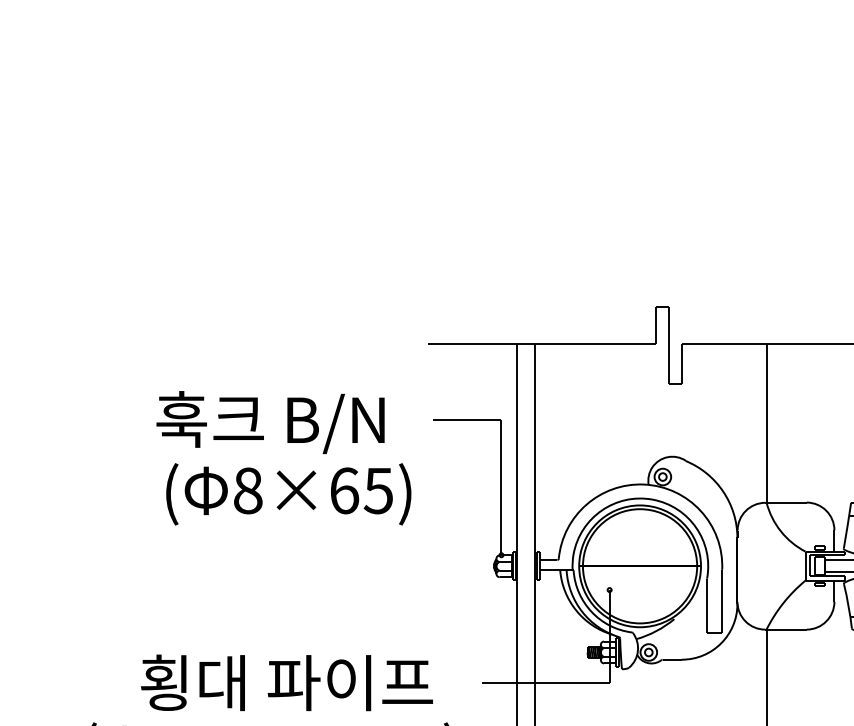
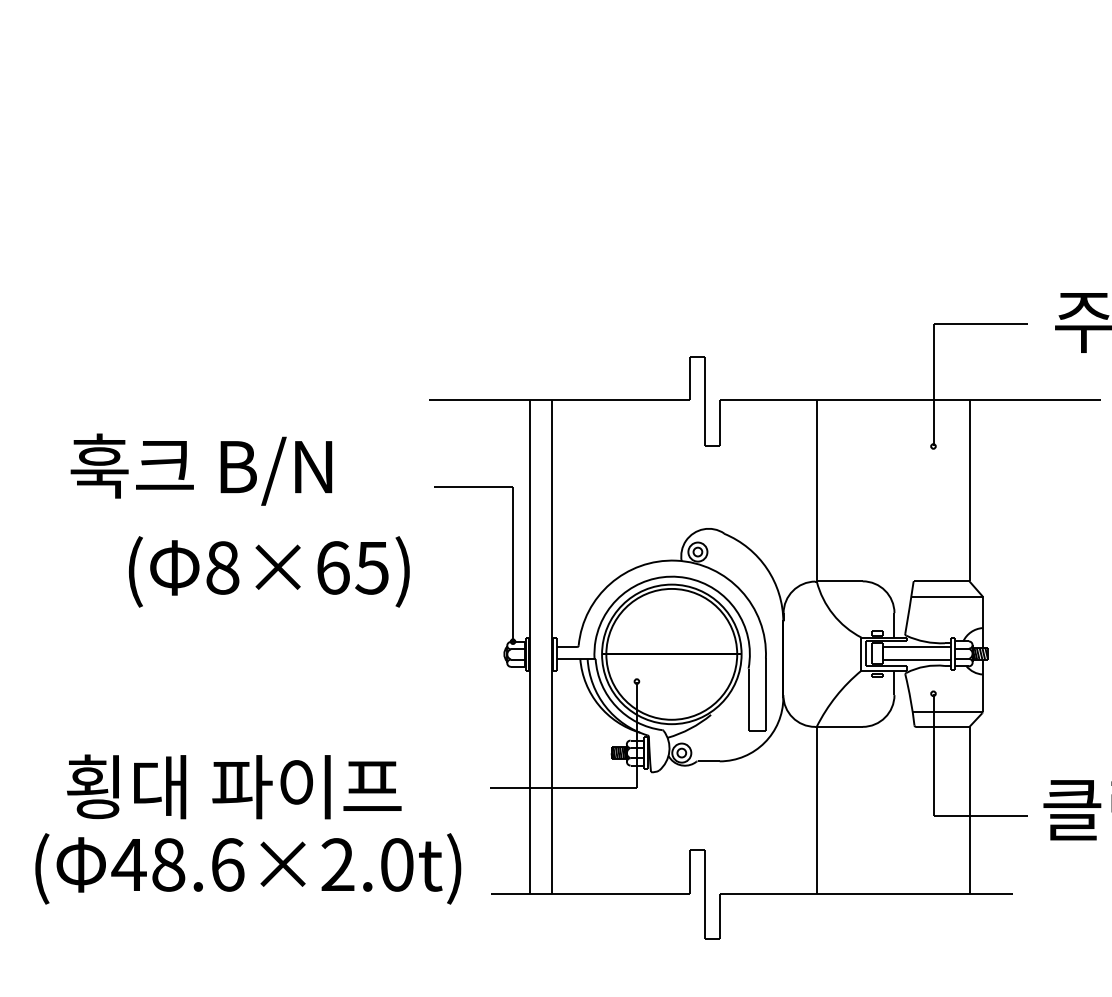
text: (270, 422) -> (201, 469), moved
text: (287, 682) -> (234, 786), moved

